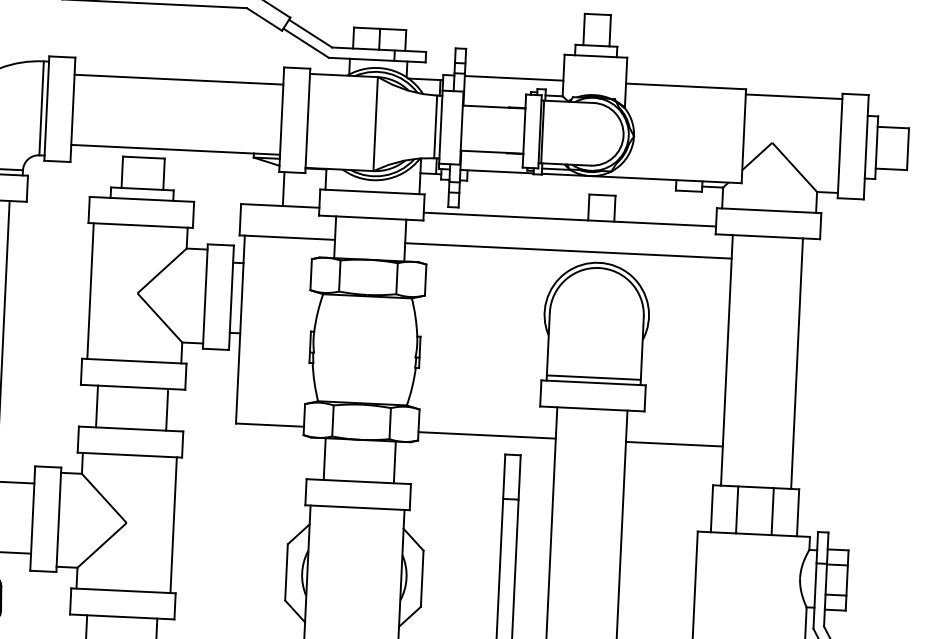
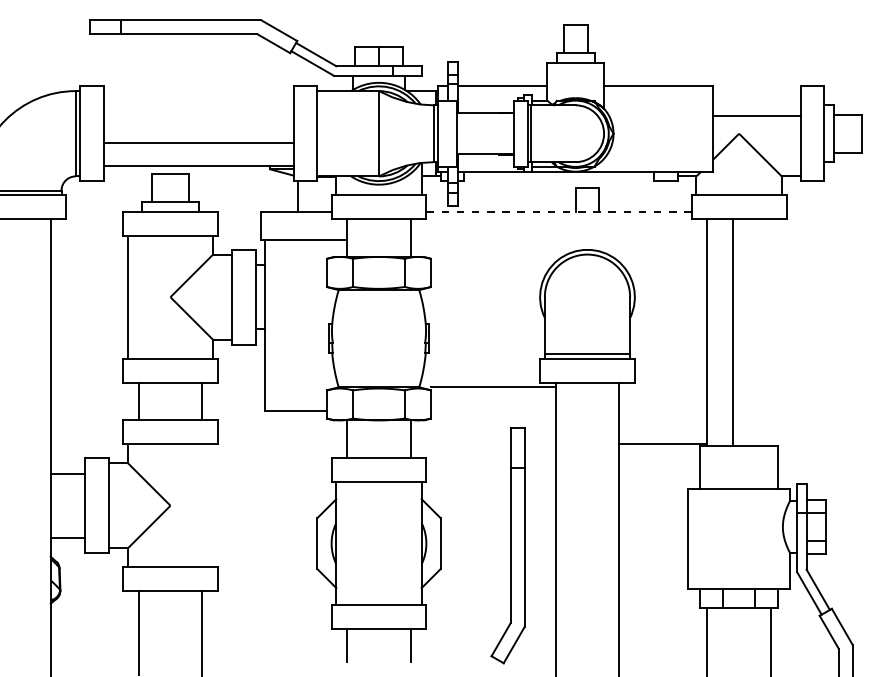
line: (178, 79) -> (198, 142), moved
line: (793, 97) -> (756, 116), moved
line: (570, 219) -> (559, 211), solid -> dashed
line: (567, 251) -> (558, 240), removed
line: (796, 363) -> (732, 332), moved
line: (486, 434) -> (492, 386), moved
line: (674, 443) -> (663, 443), moved
line: (736, 509) -> (722, 467), removed
line: (773, 511) -> (755, 467), removed
line: (174, 524) -> (213, 505), removed

